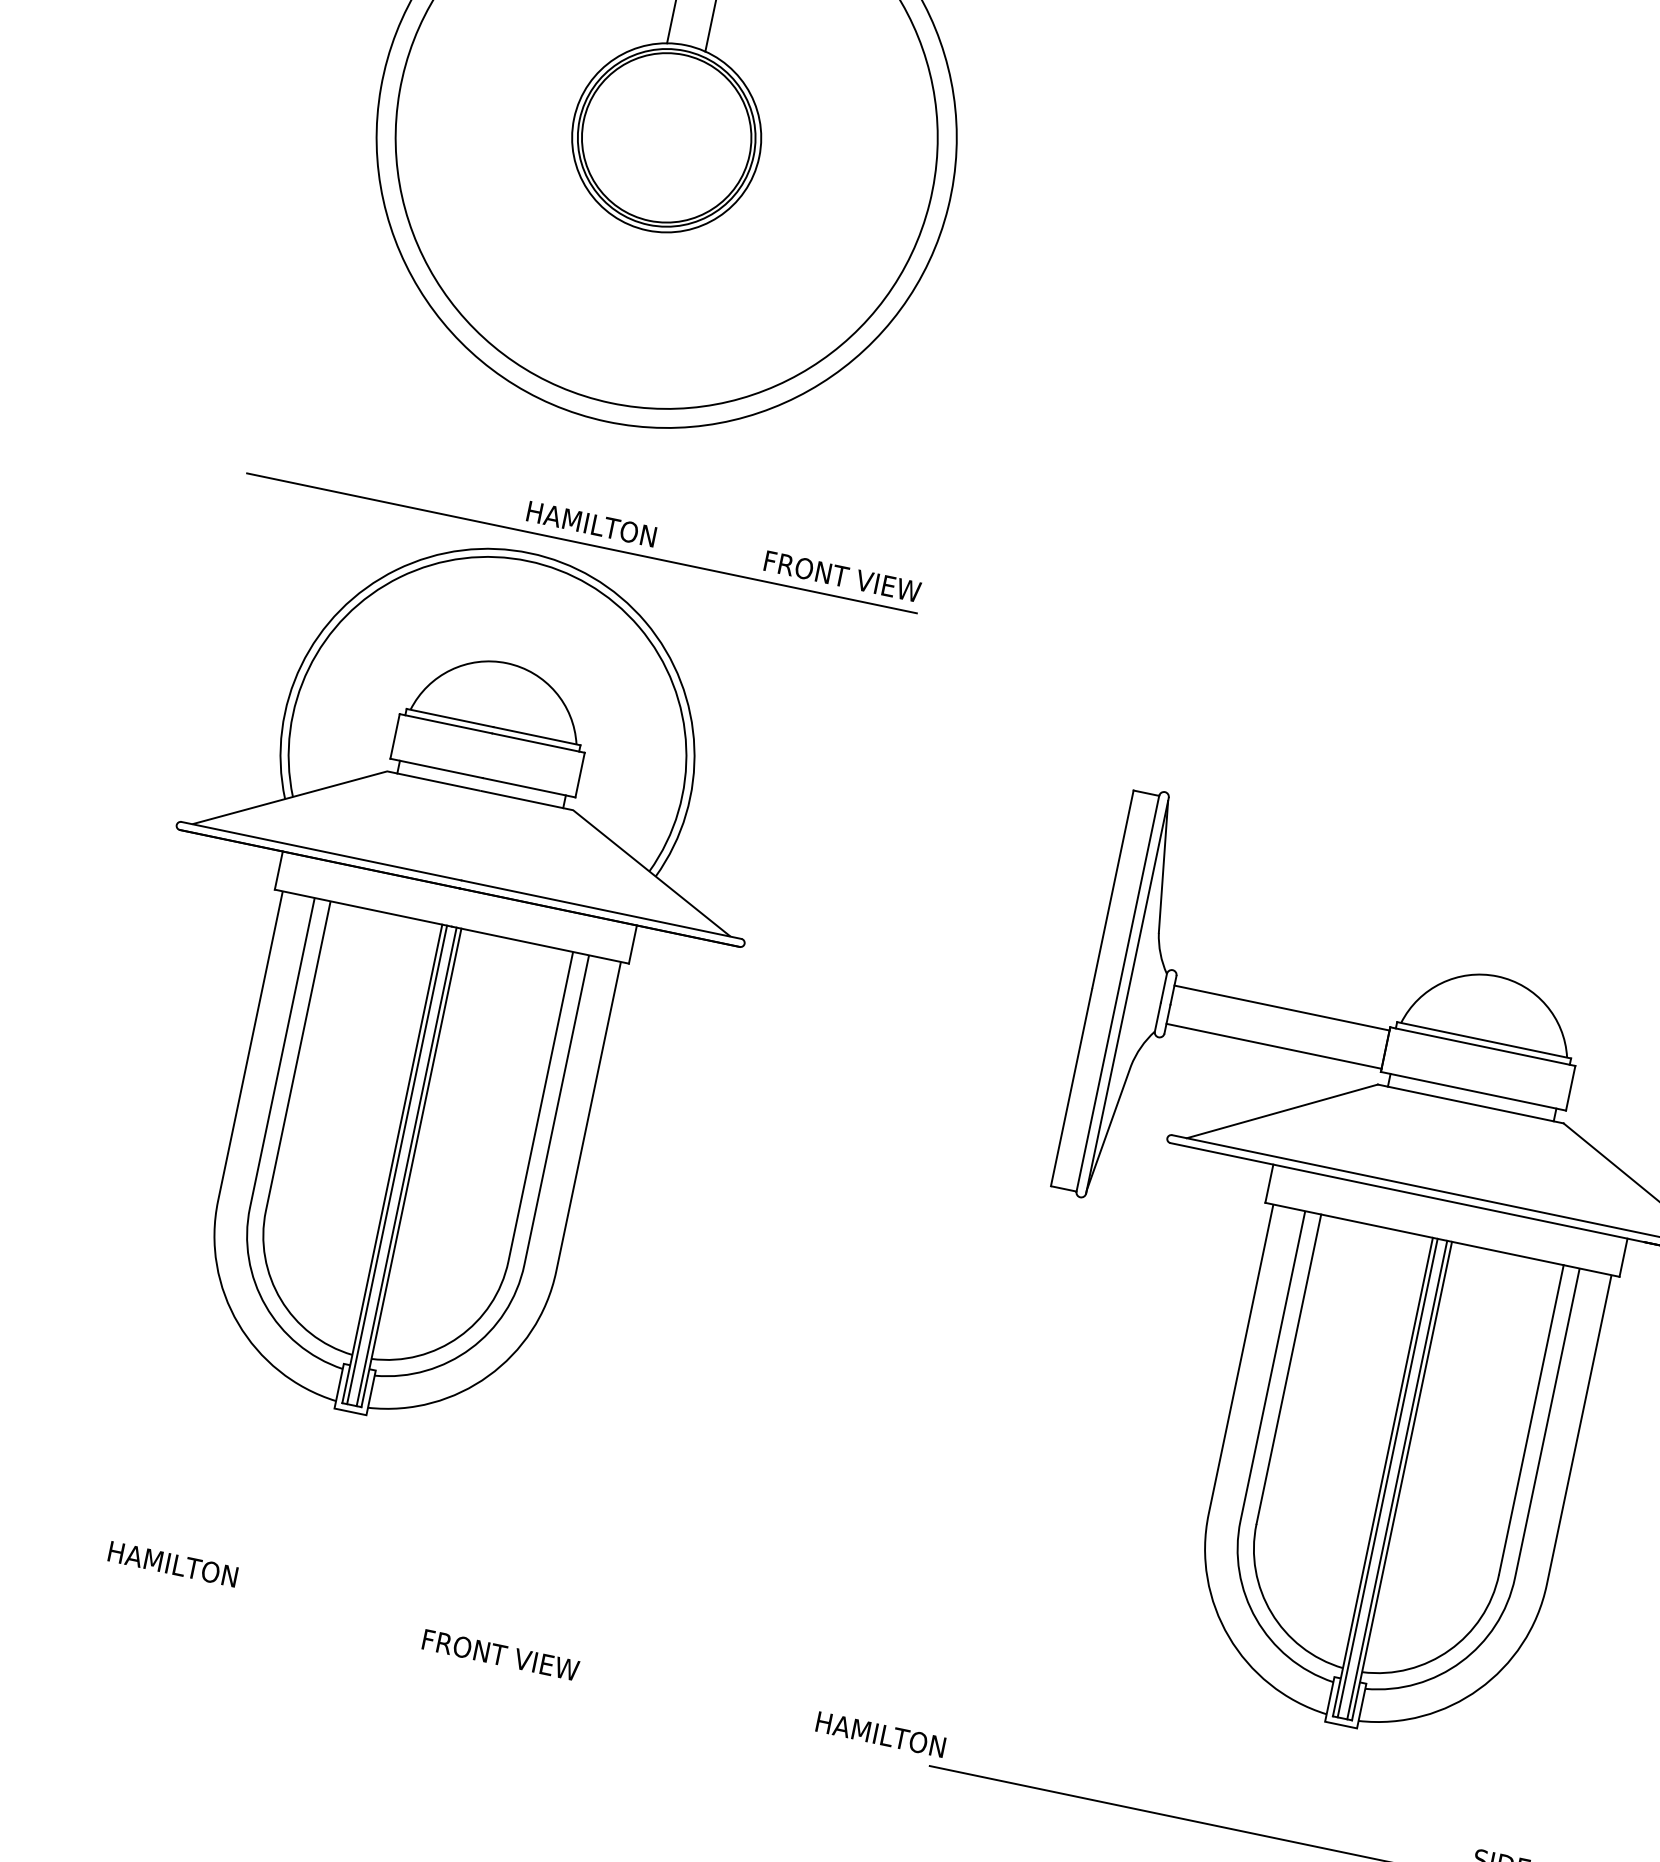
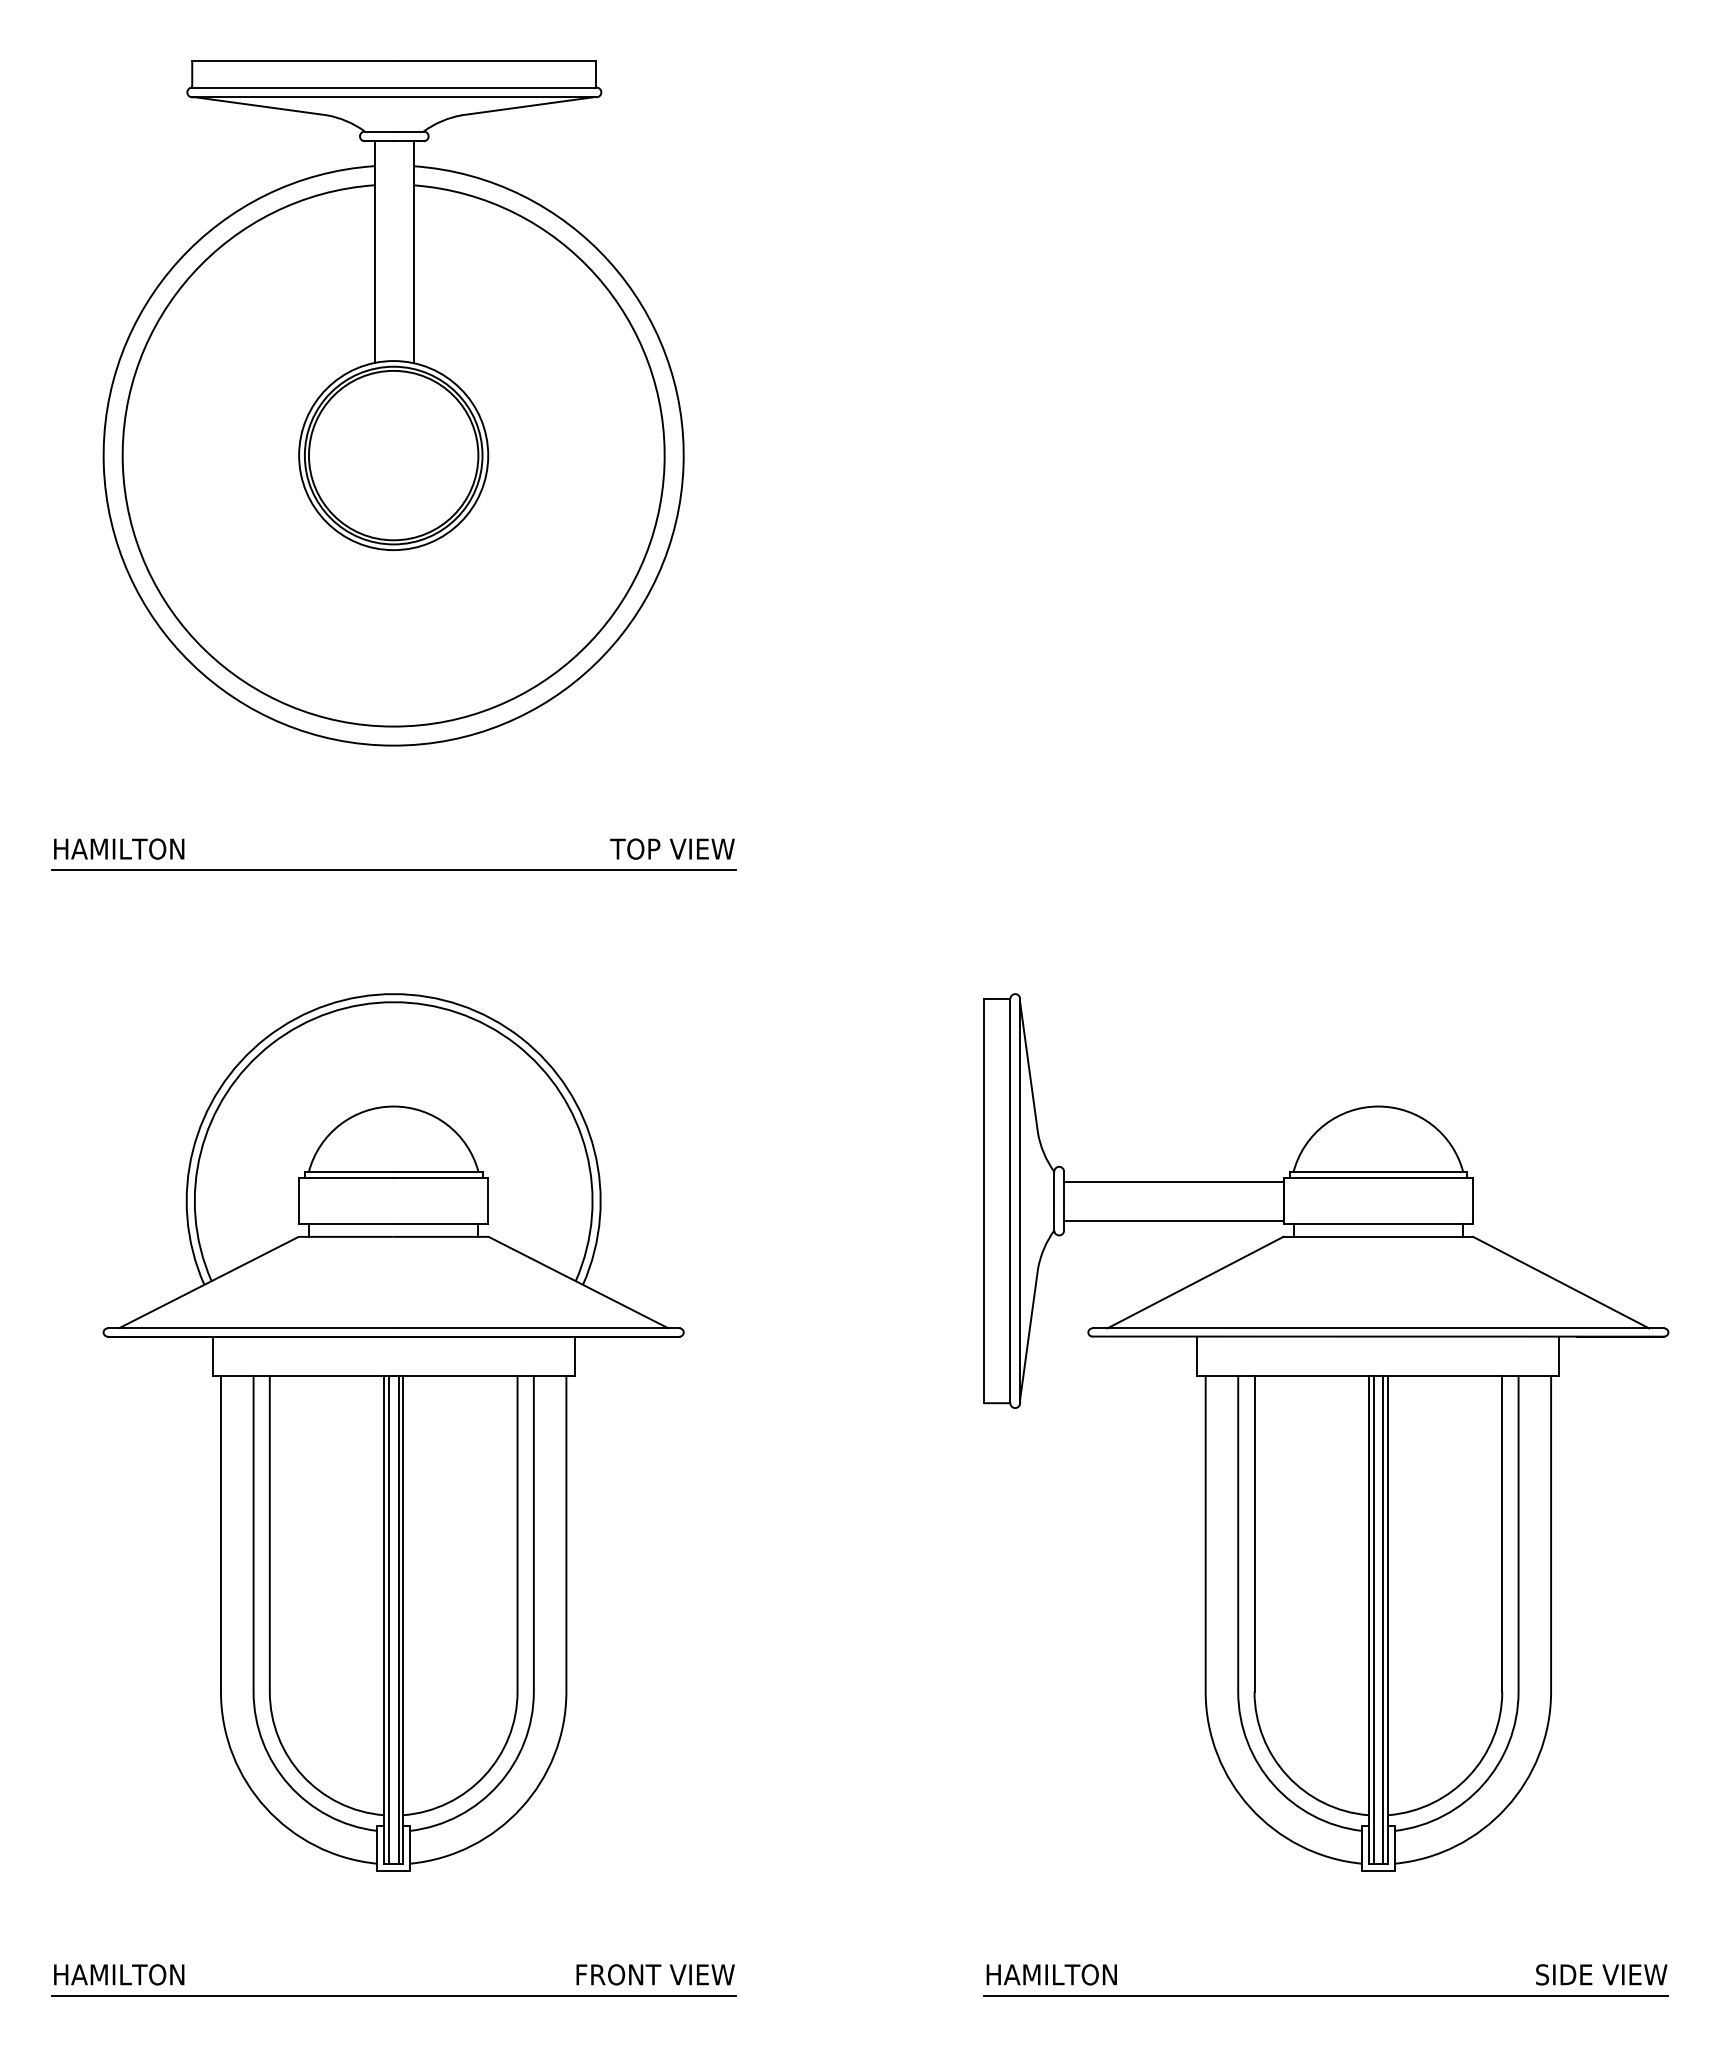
text: (592, 523) -> (119, 848), moved
text: (806, 568) -> (618, 848), FRONT VIEW -> TOP VIEW
part: (440, 982) -> (393, 1432), moved
text: (173, 1564) -> (119, 1974), moved
line: (351, 1645) -> (393, 1995), added
text: (500, 1654) -> (655, 1974), moved
text: (880, 1734) -> (1051, 1974), moved

